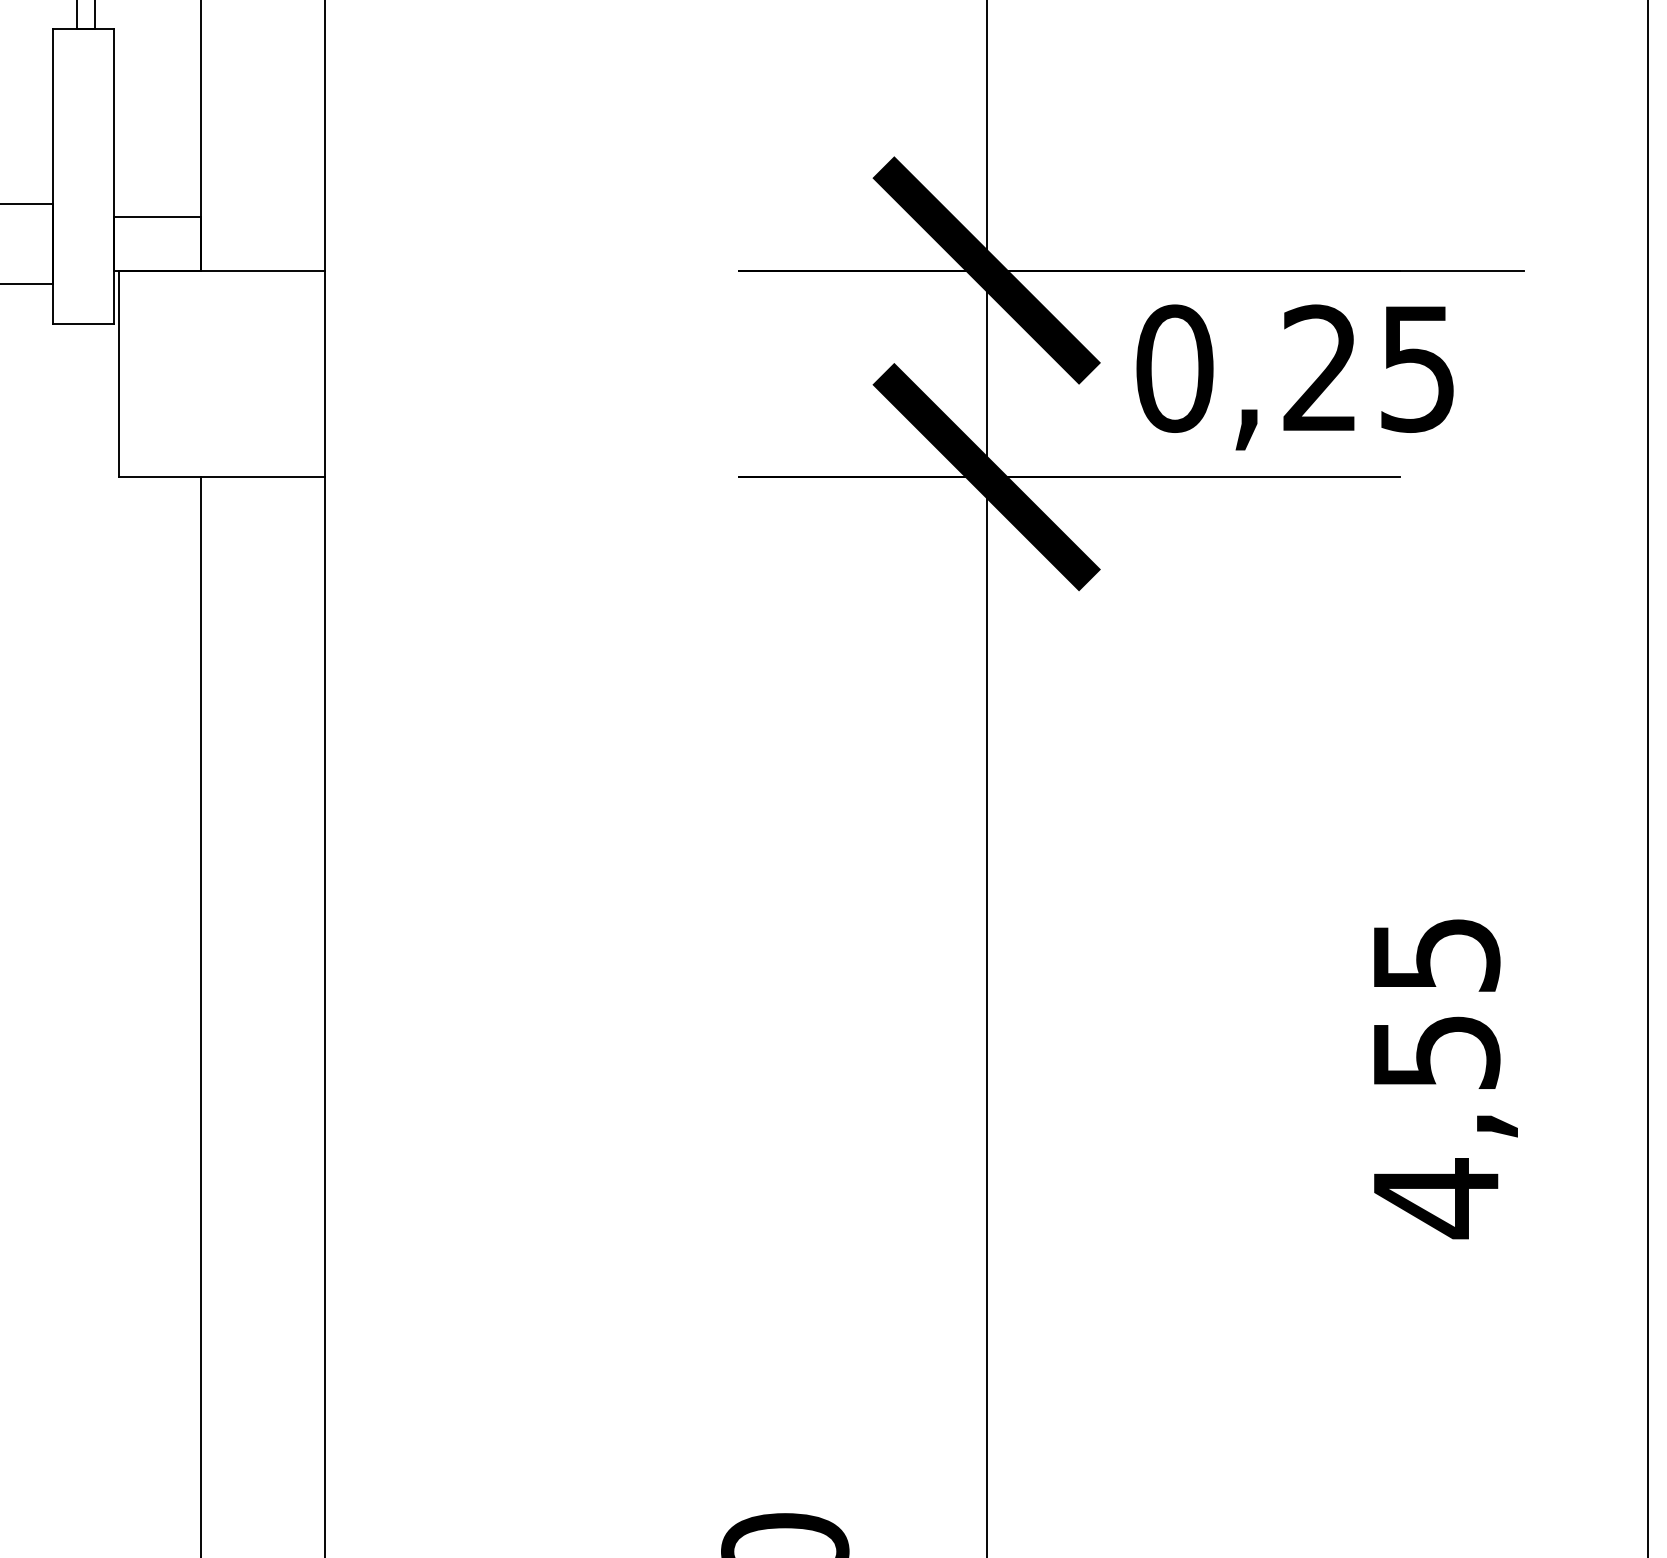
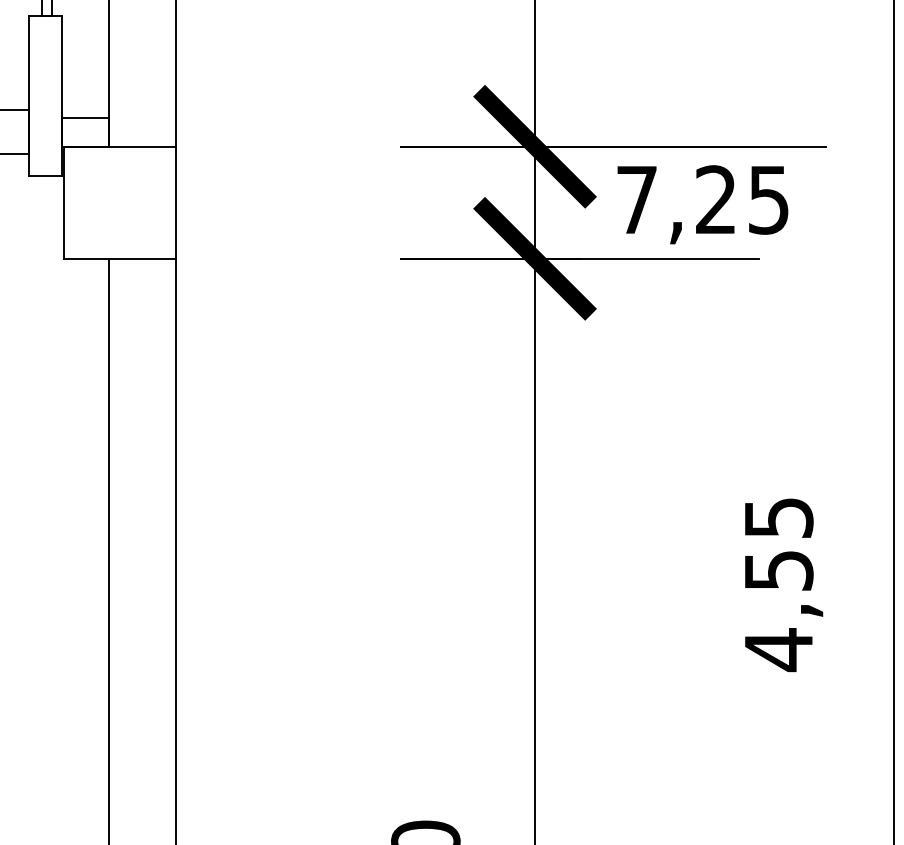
text: (1175, 367) -> (637, 199), 0,25 -> 7,25

